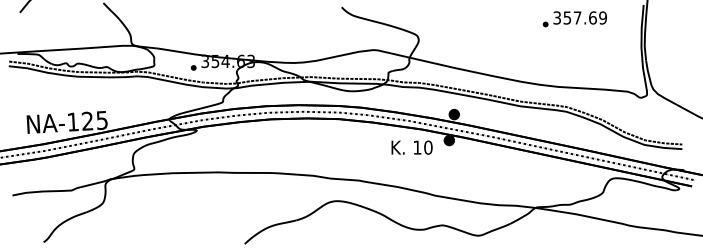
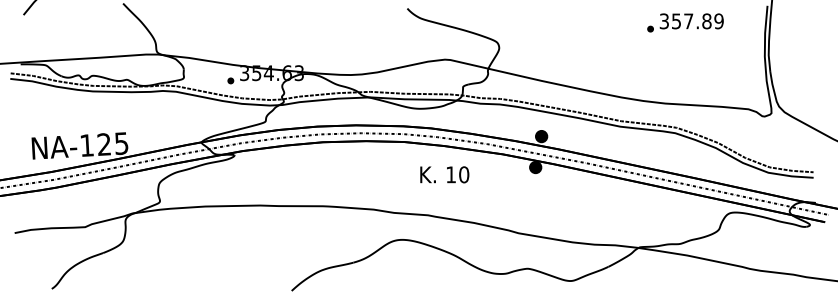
text: (592, 17) -> (706, 20), 357.69 -> 357.89
text: (411, 147) -> (444, 174), moved

